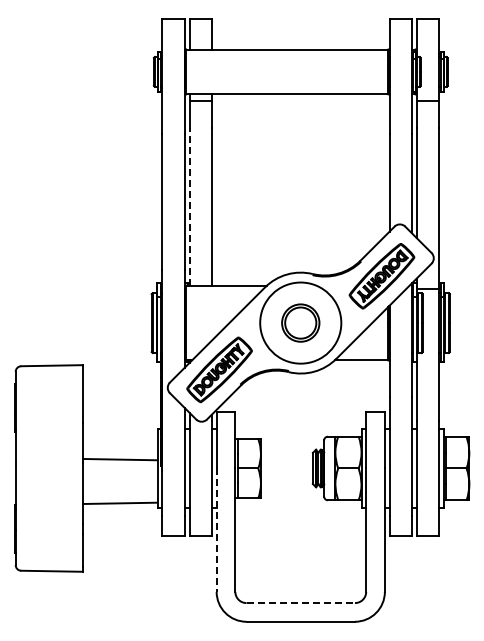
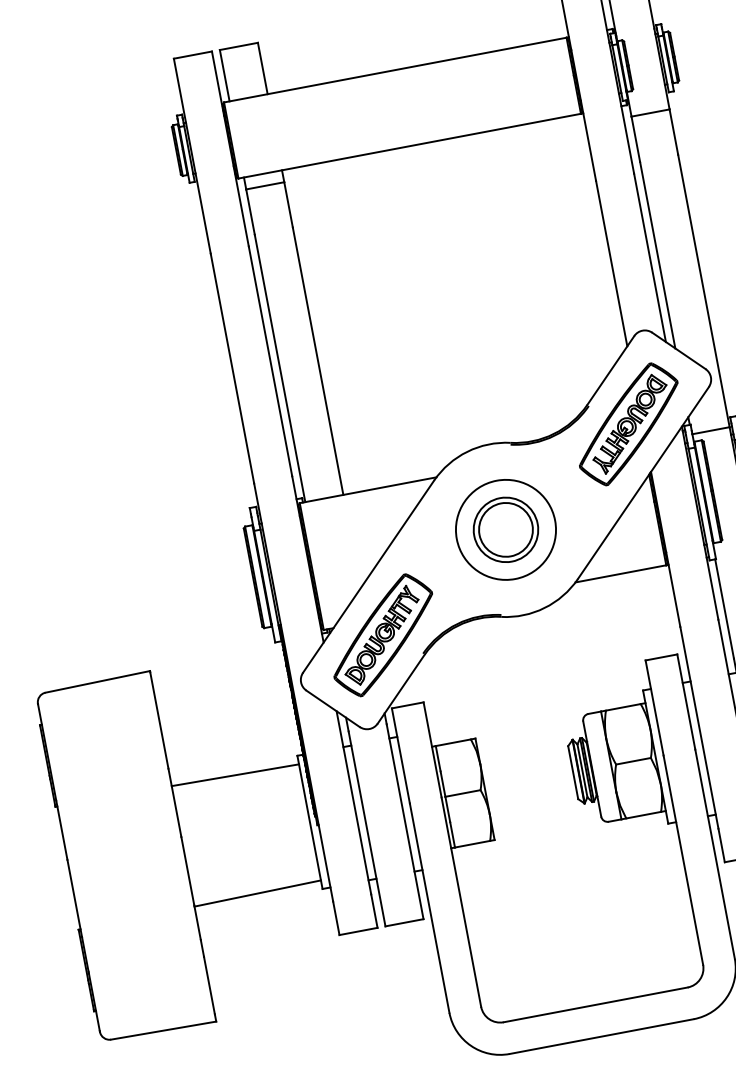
line: (189, 206) -> (279, 367), dashed -> solid
circle: (300, 323) -> (505, 530), size x0.71
line: (119, 459) -> (233, 775), moved
line: (216, 530) -> (429, 908), dashed -> solid
line: (301, 603) -> (597, 1005), dashed -> solid

